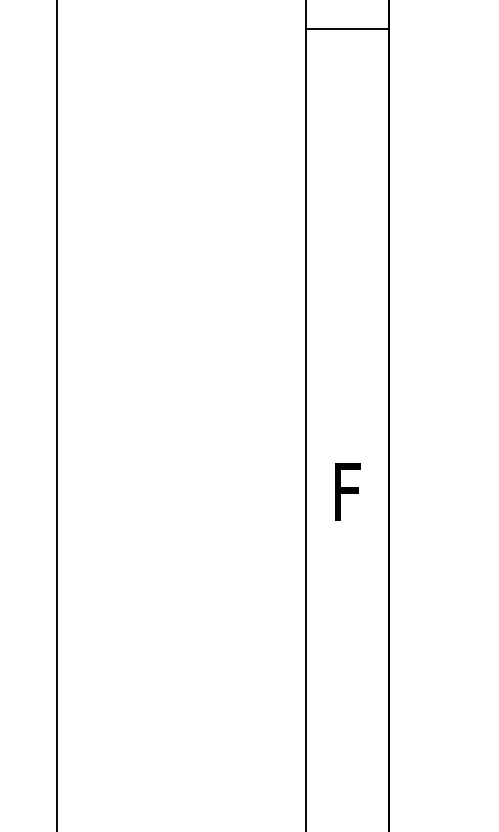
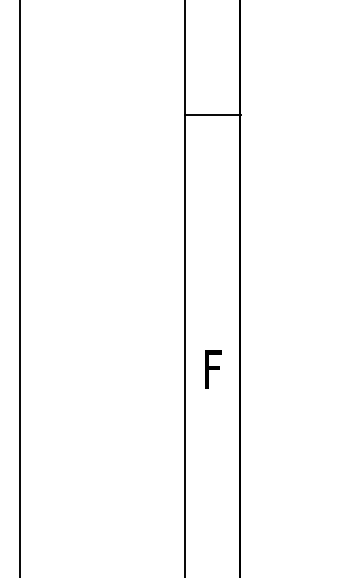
line: (347, 29) -> (212, 115), moved
text: (348, 492) -> (213, 369), moved

